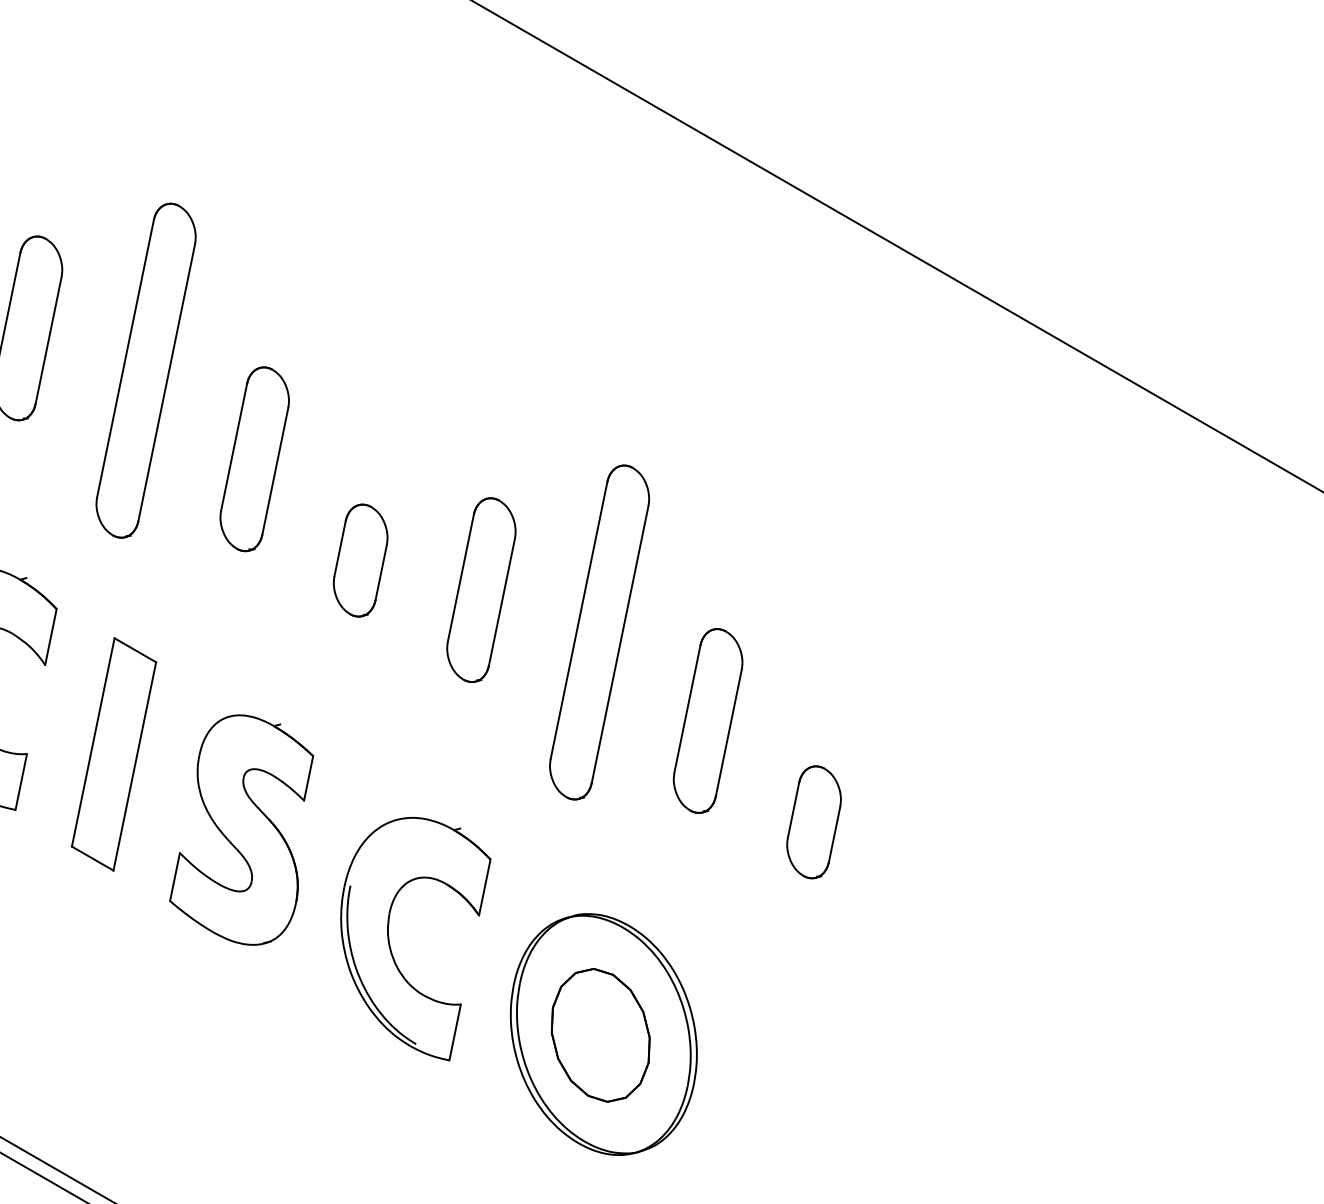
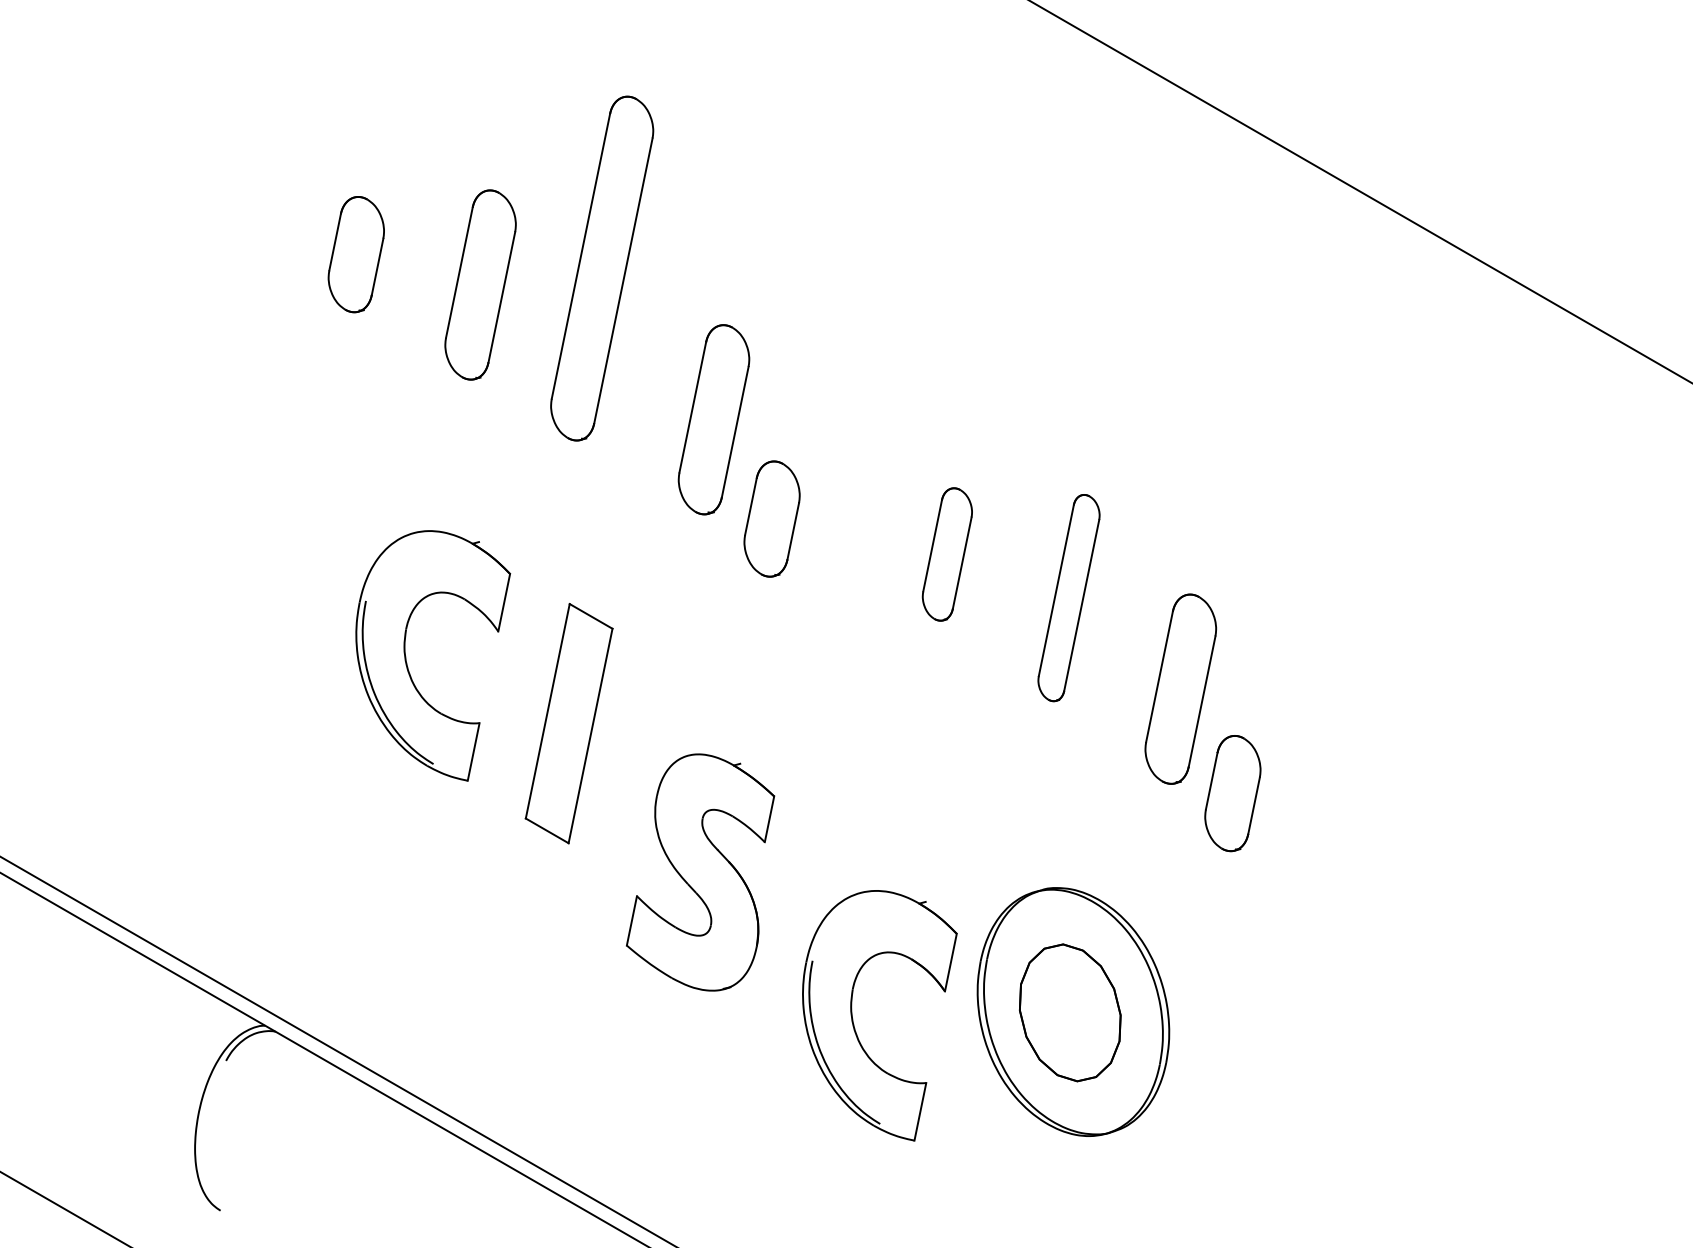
part: (146, 370) -> (602, 268), moved
part: (360, 560) -> (771, 518), moved
part: (481, 590) -> (947, 554), size x0.7
part: (599, 631) -> (1068, 597), size x0.6
part: (813, 822) -> (1232, 793), moved
part: (241, 830) -> (700, 872), moved
part: (390, 942) -> (853, 1019), moved

